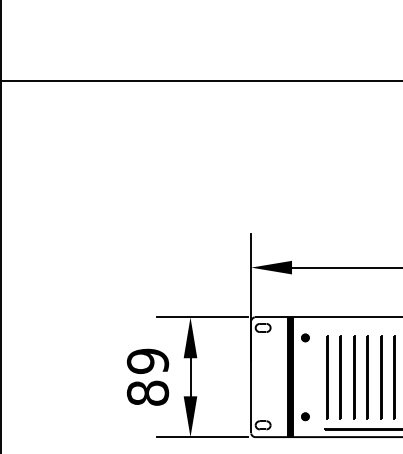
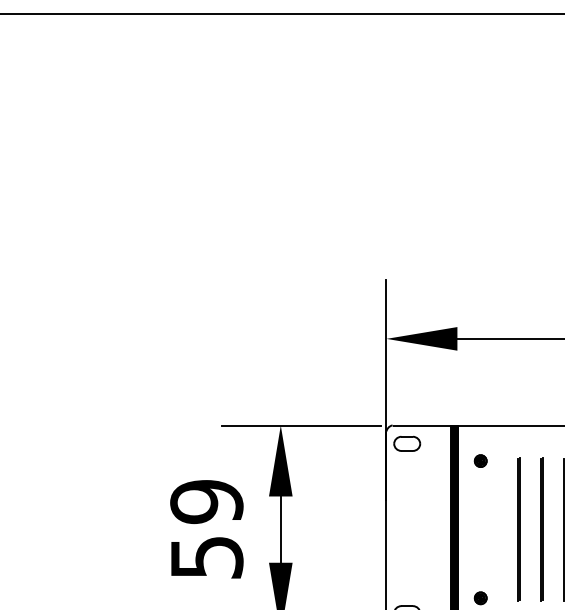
text: (147, 392) -> (206, 556), 89 -> 59

